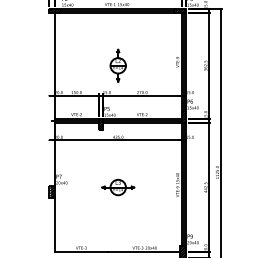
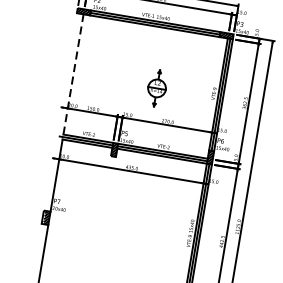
line: (54, 65) -> (73, 74), solid -> dashed
part: (117, 65) -> (156, 87), moved
part: (118, 187) -> (122, 225), removed

